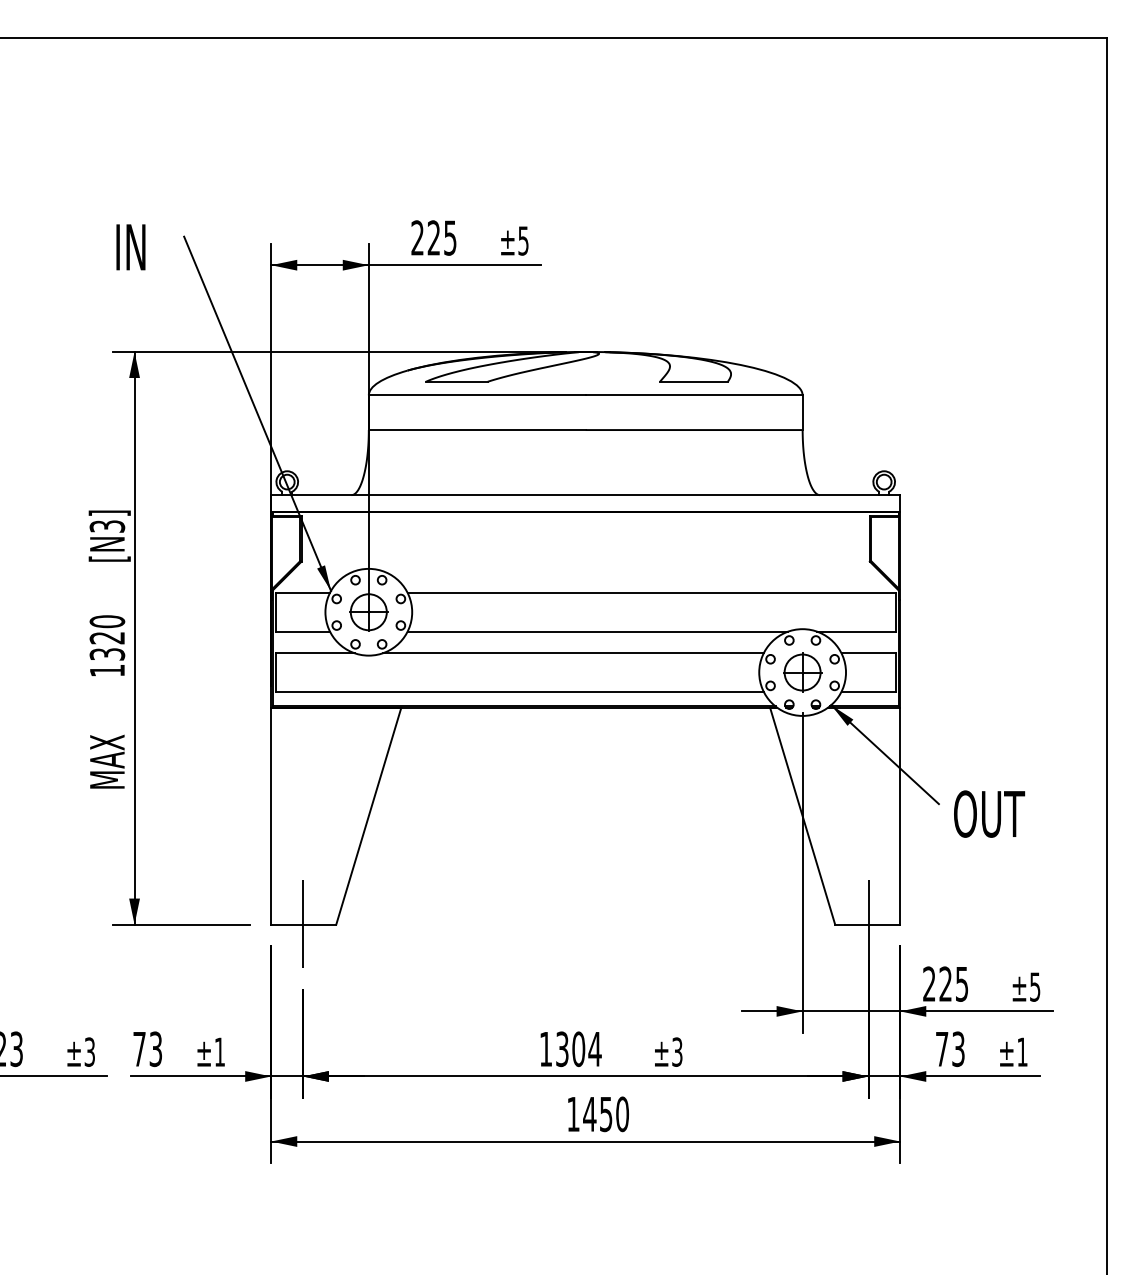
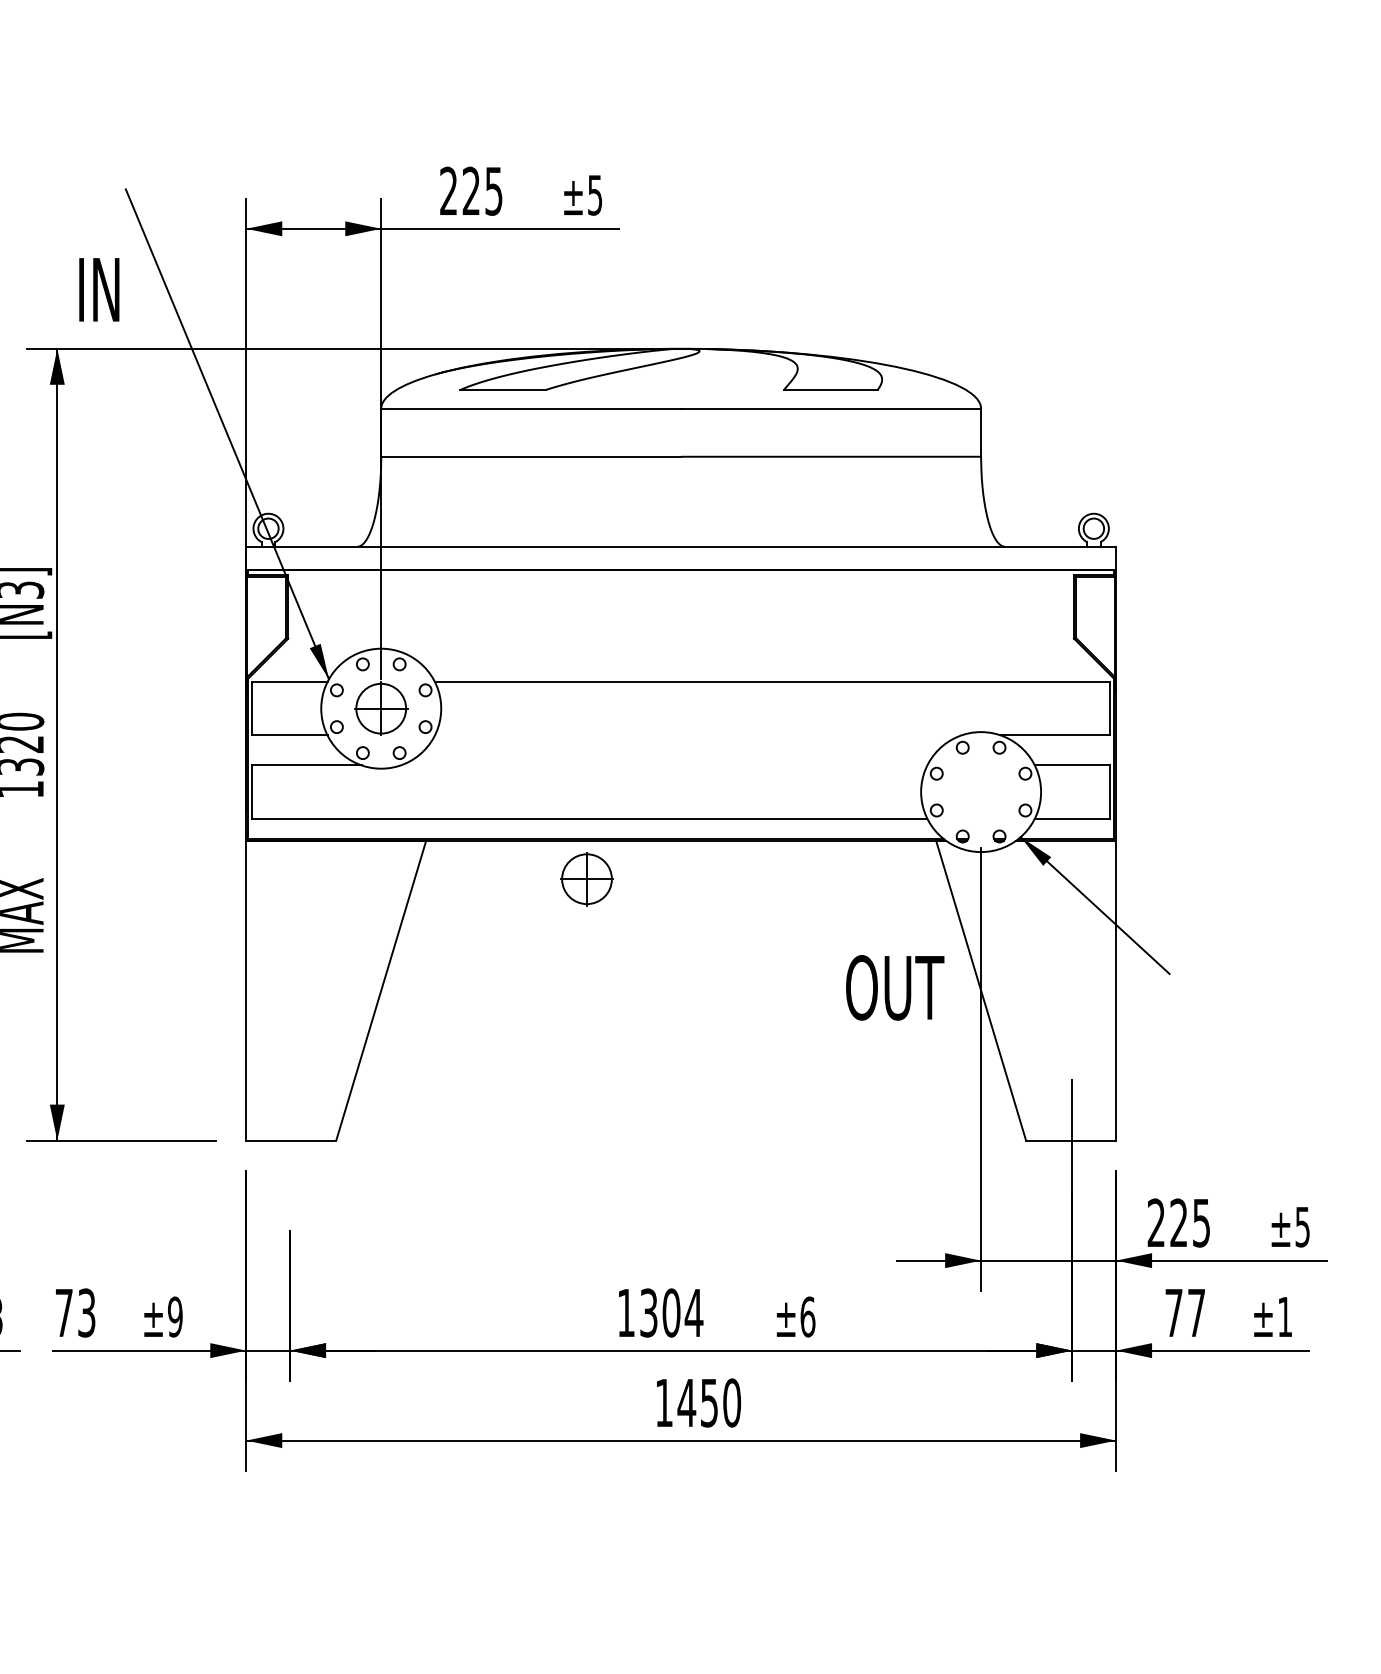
text: (130, 247) -> (98, 290), moved
line: (597, 631) -> (697, 735), removed
line: (573, 653) -> (664, 765), removed
part: (802, 672) -> (586, 879), moved
text: (989, 813) -> (895, 986), moved
line: (302, 923) -> (289, 1139), removed
text: (958, 1049) -> (1196, 1313), 73 -> 77
text: (219, 1051) -> (174, 1316), ±1 -> ±9
text: (677, 1051) -> (808, 1316), ±3 -> ±6

